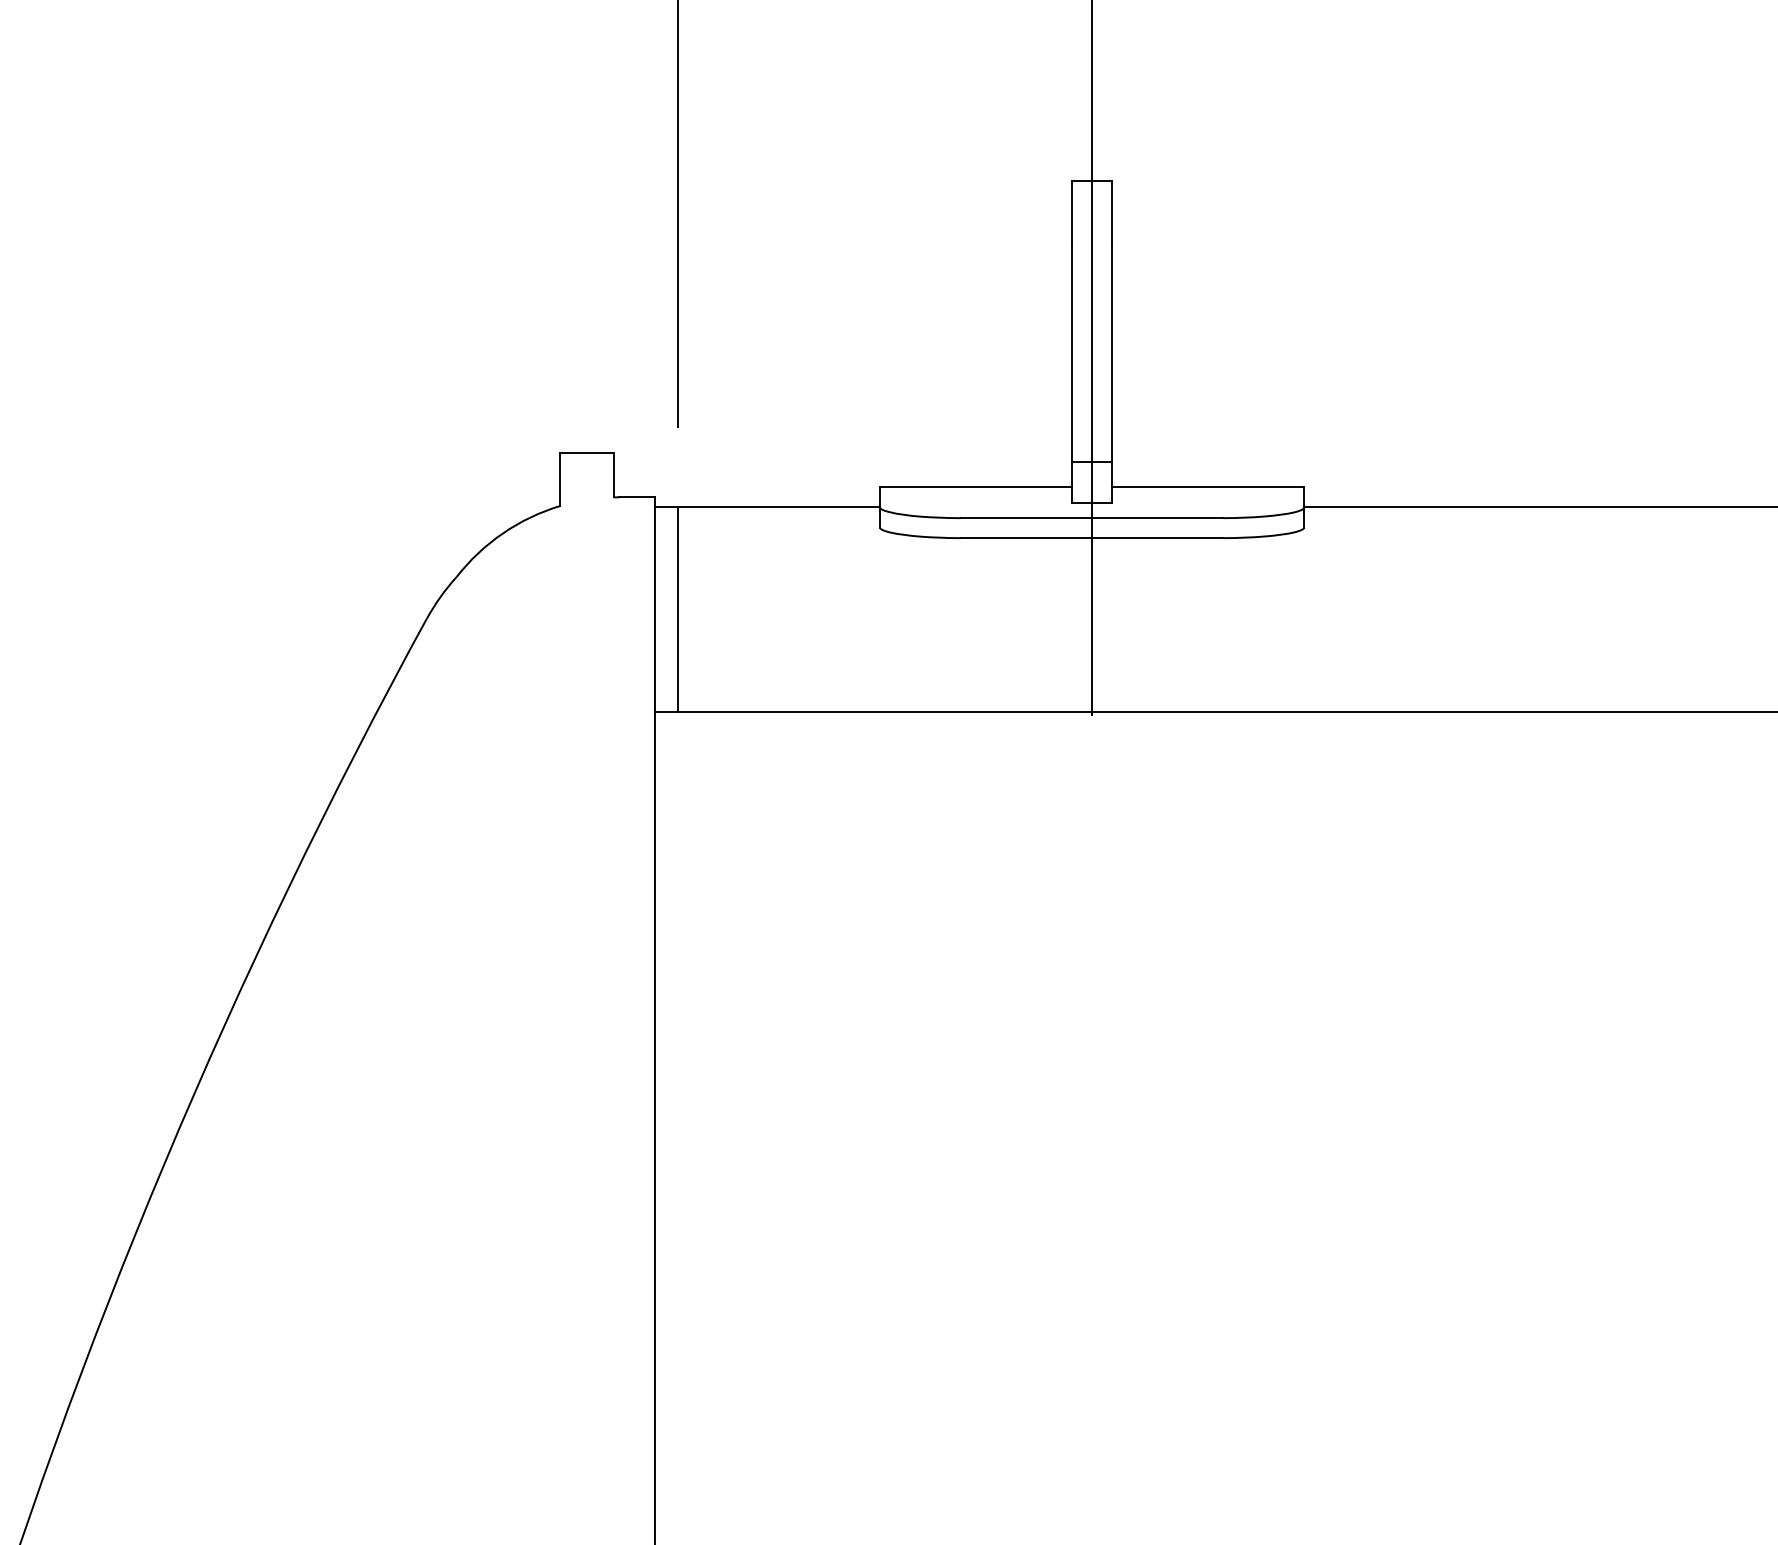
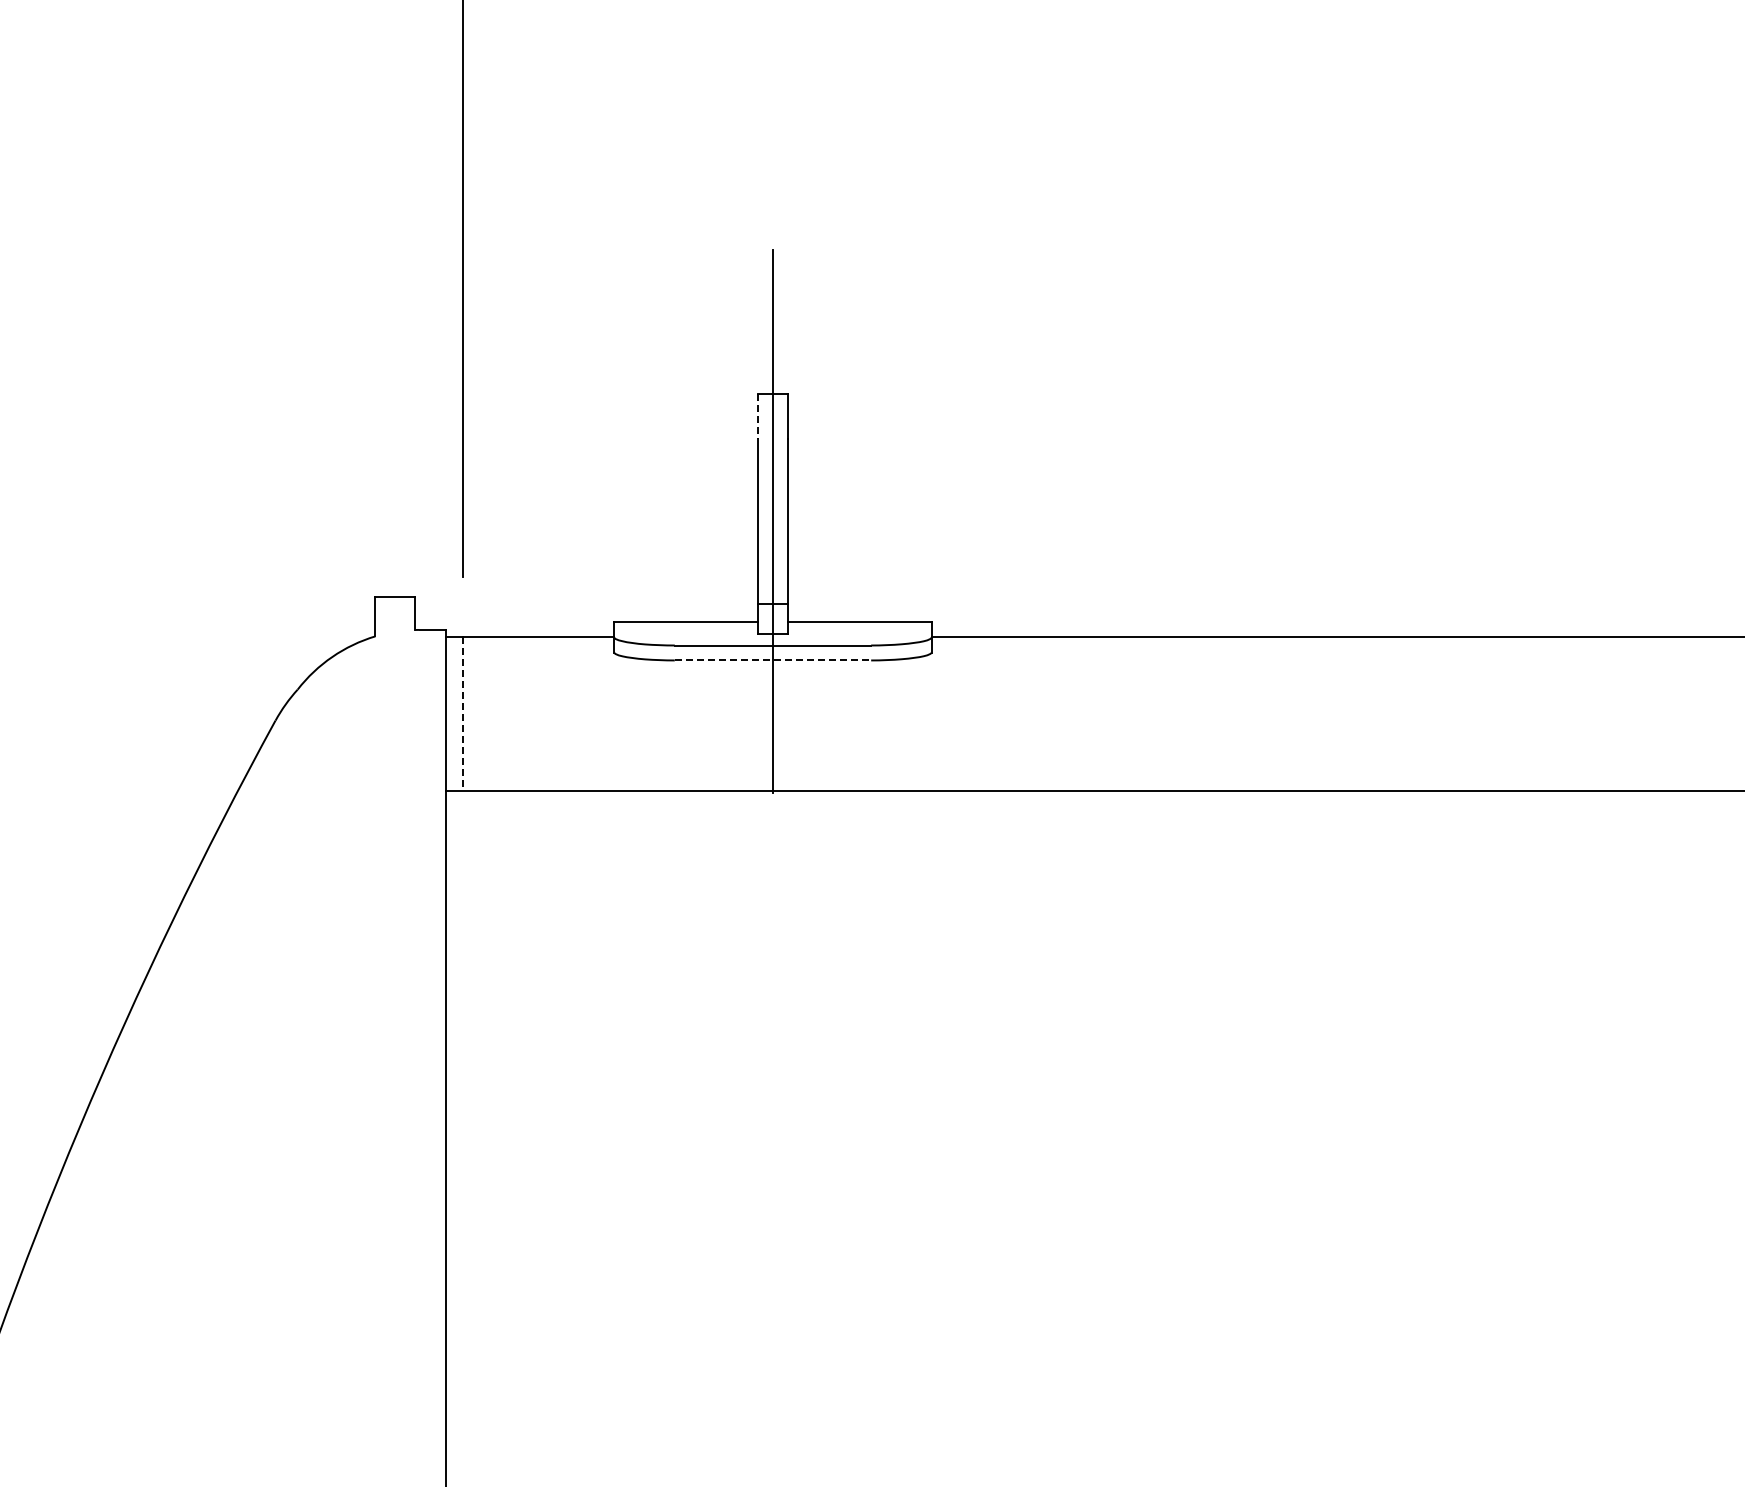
line: (1071, 211) -> (757, 416), solid -> dashed
line: (1092, 538) -> (773, 660), solid -> dashed
line: (678, 610) -> (463, 714), solid -> dashed

